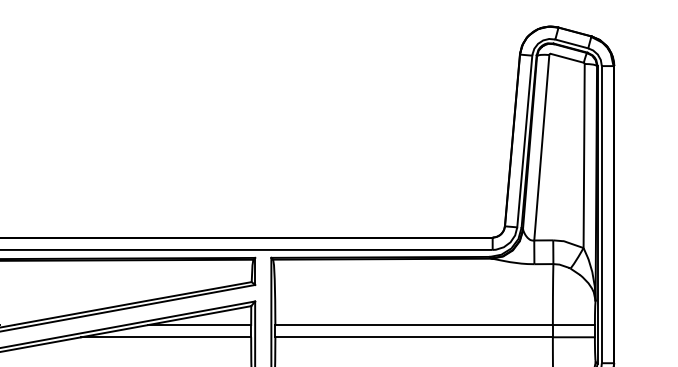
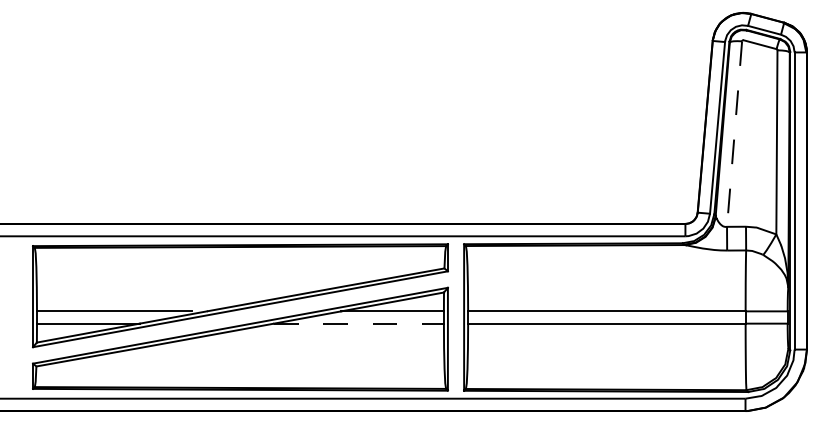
line: (541, 148) -> (734, 134), solid -> dashed
line: (166, 337) -> (359, 323), solid -> dashed

